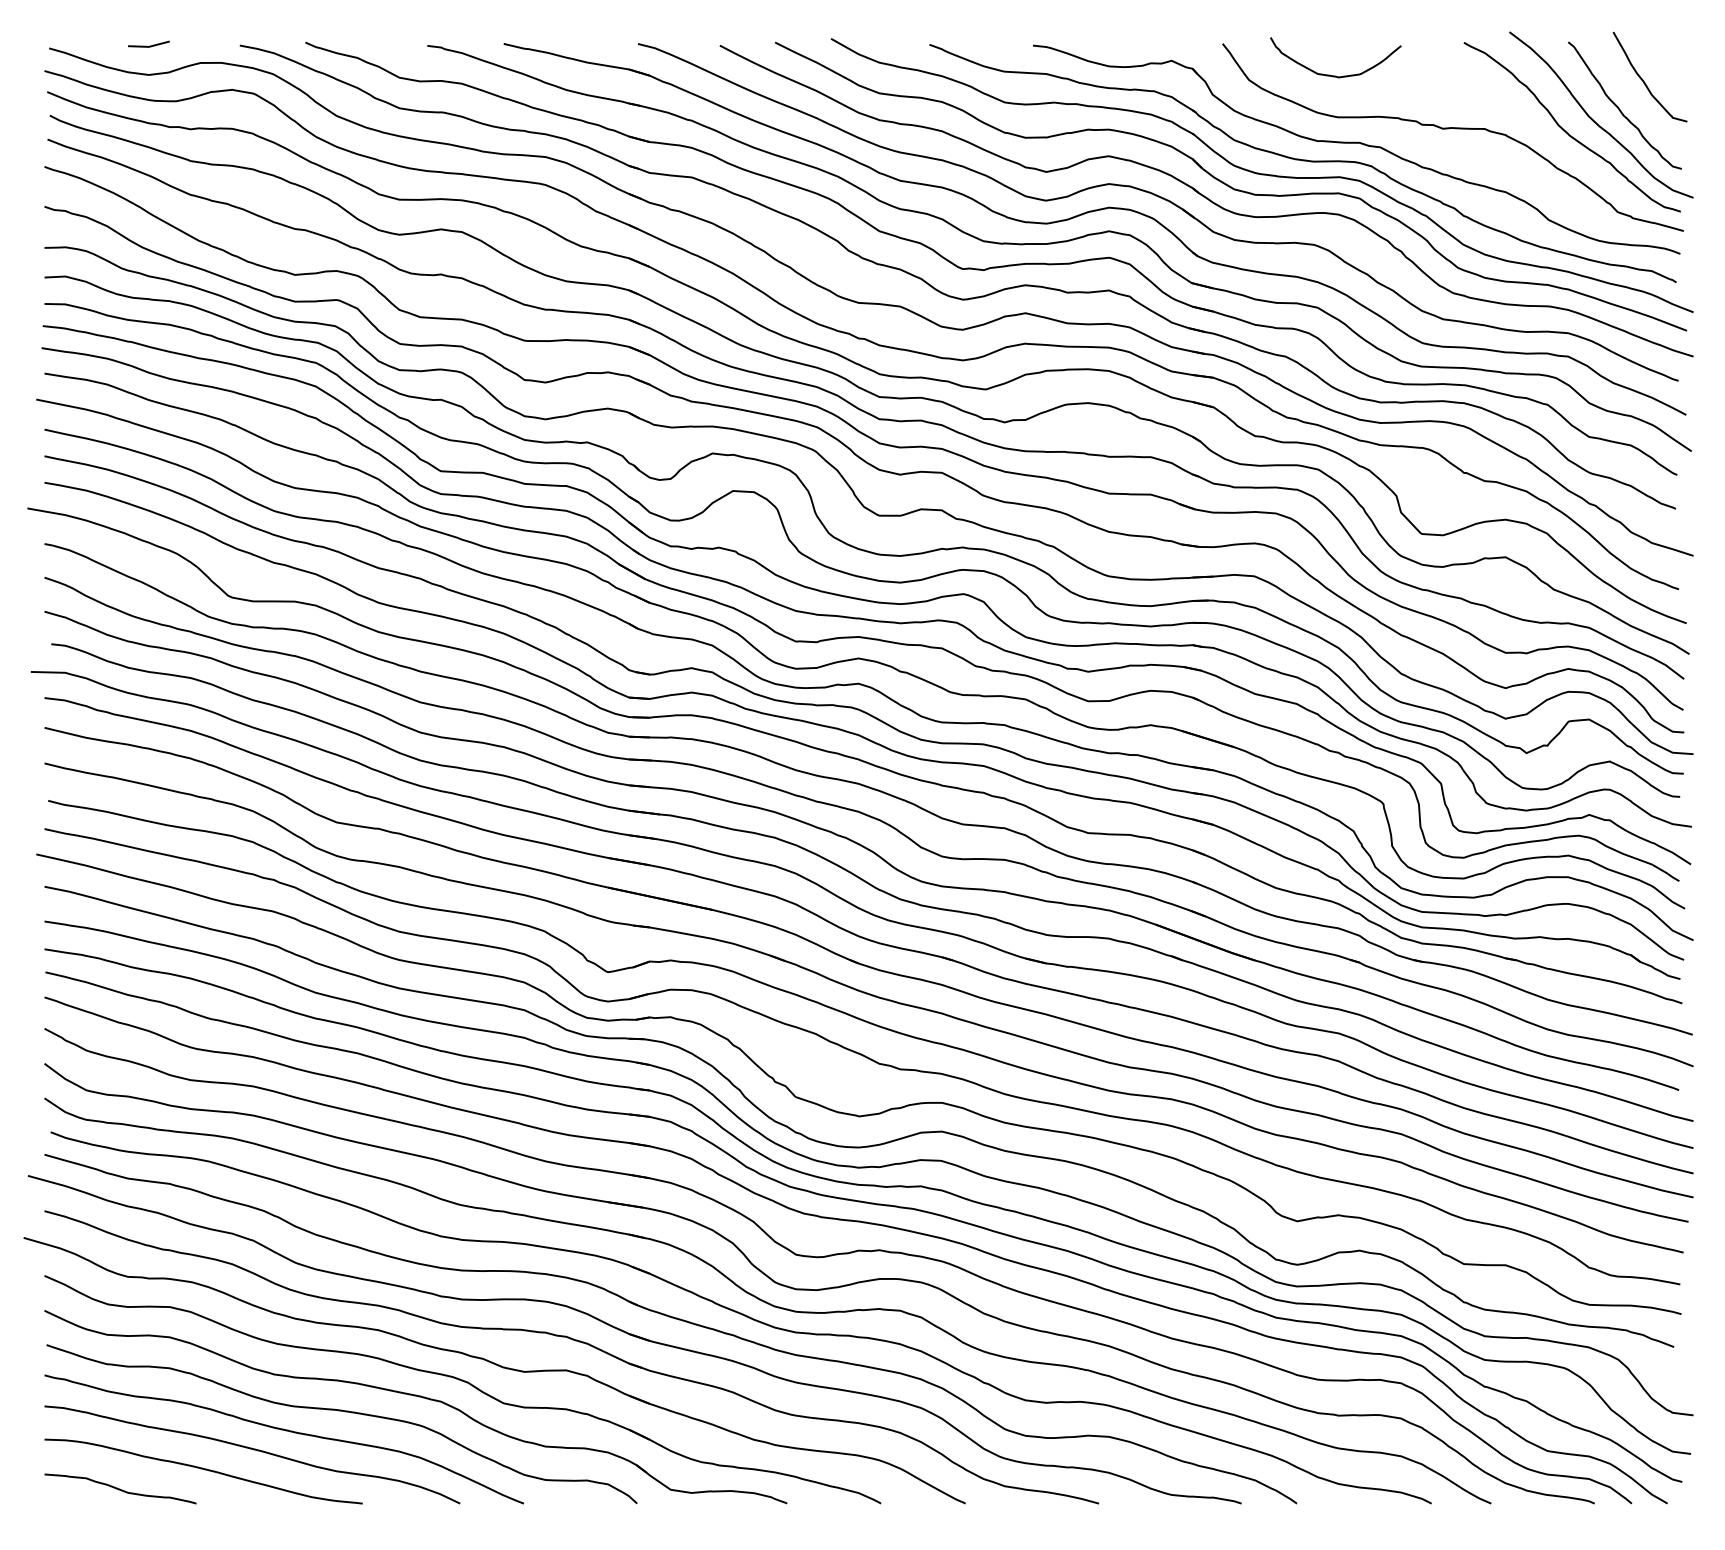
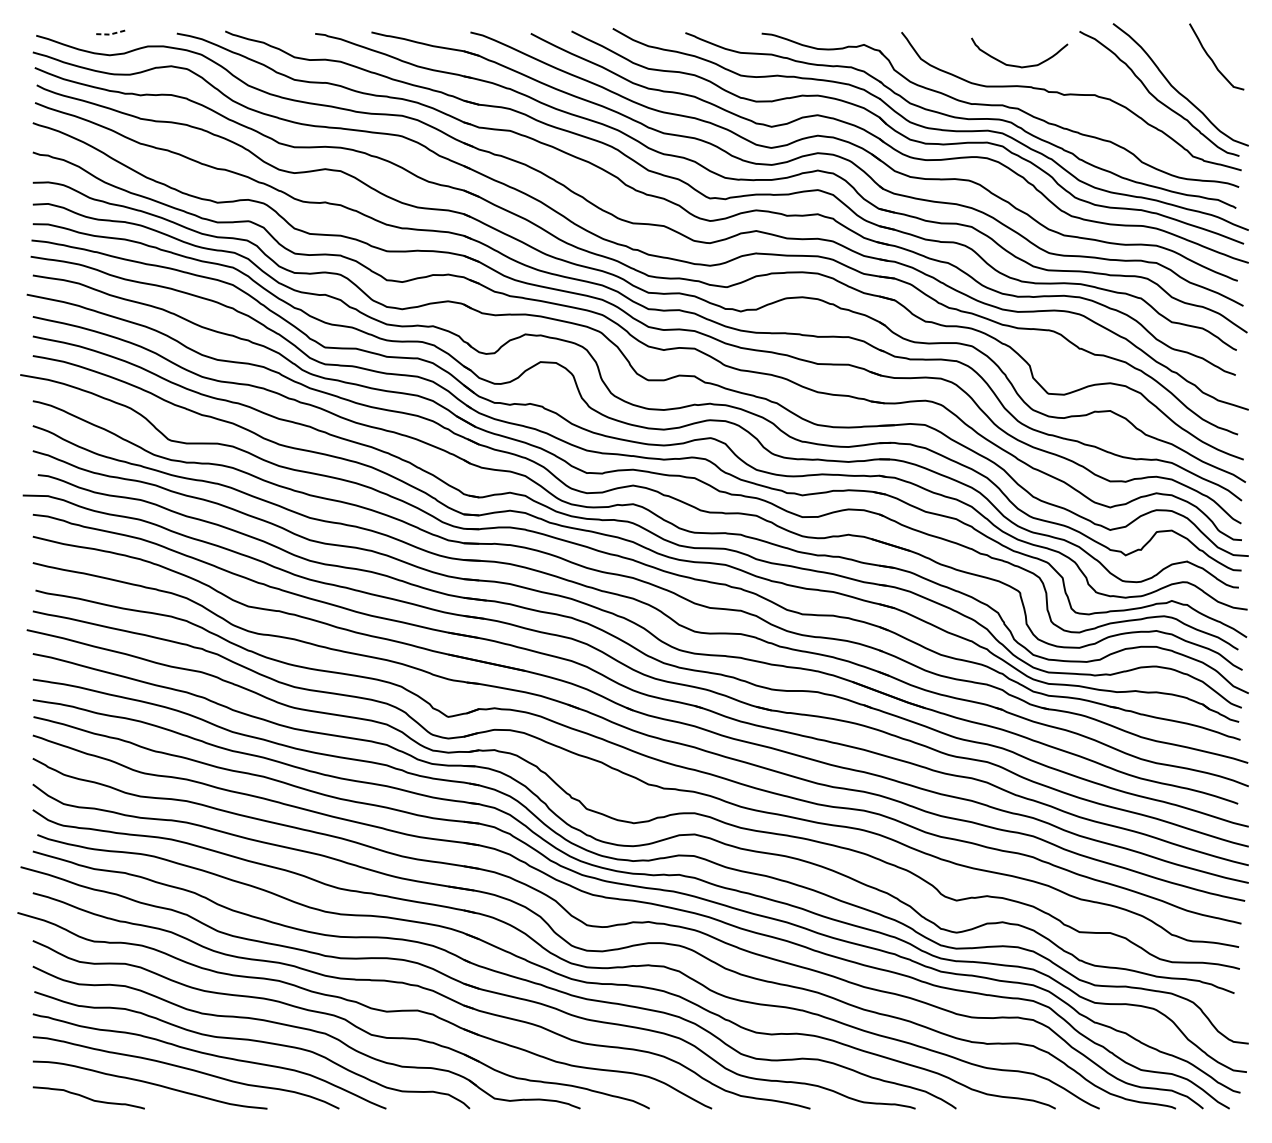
line: (148, 46) -> (109, 34), solid -> dashed
curve: (1335, 75) -> (1019, 66), moved
curve: (1619, 107) -> (1194, 79), removed

